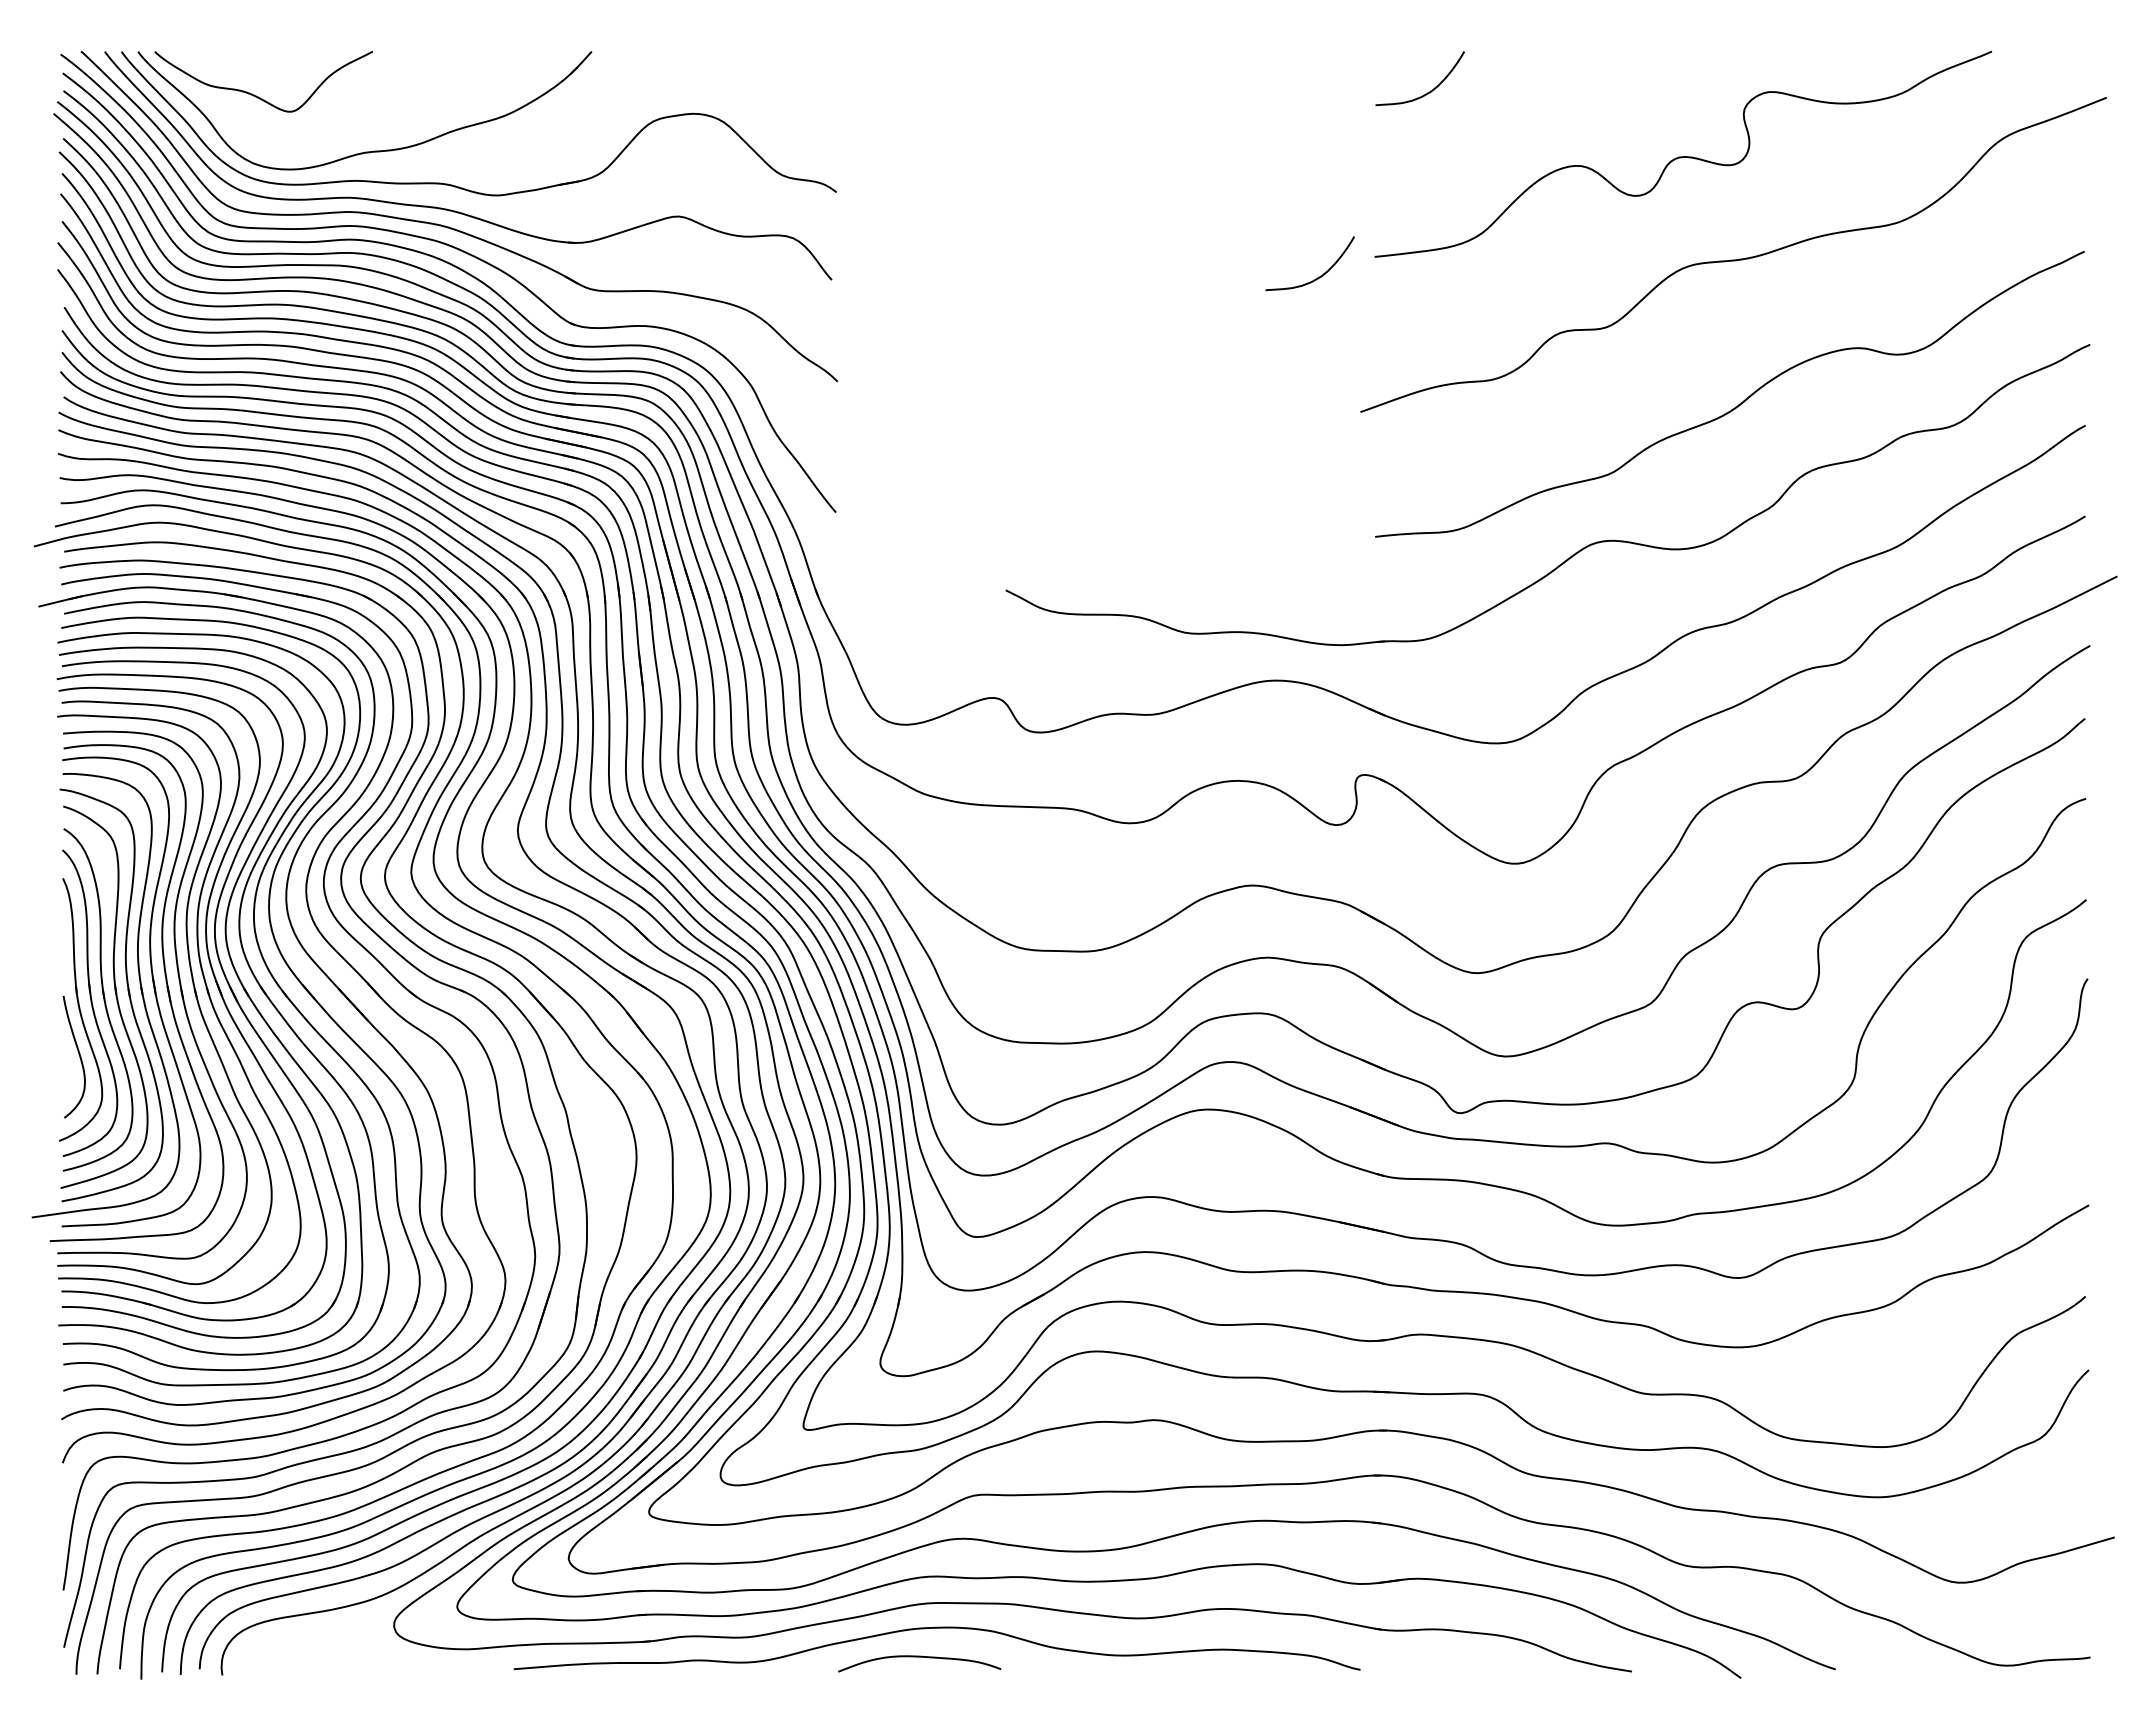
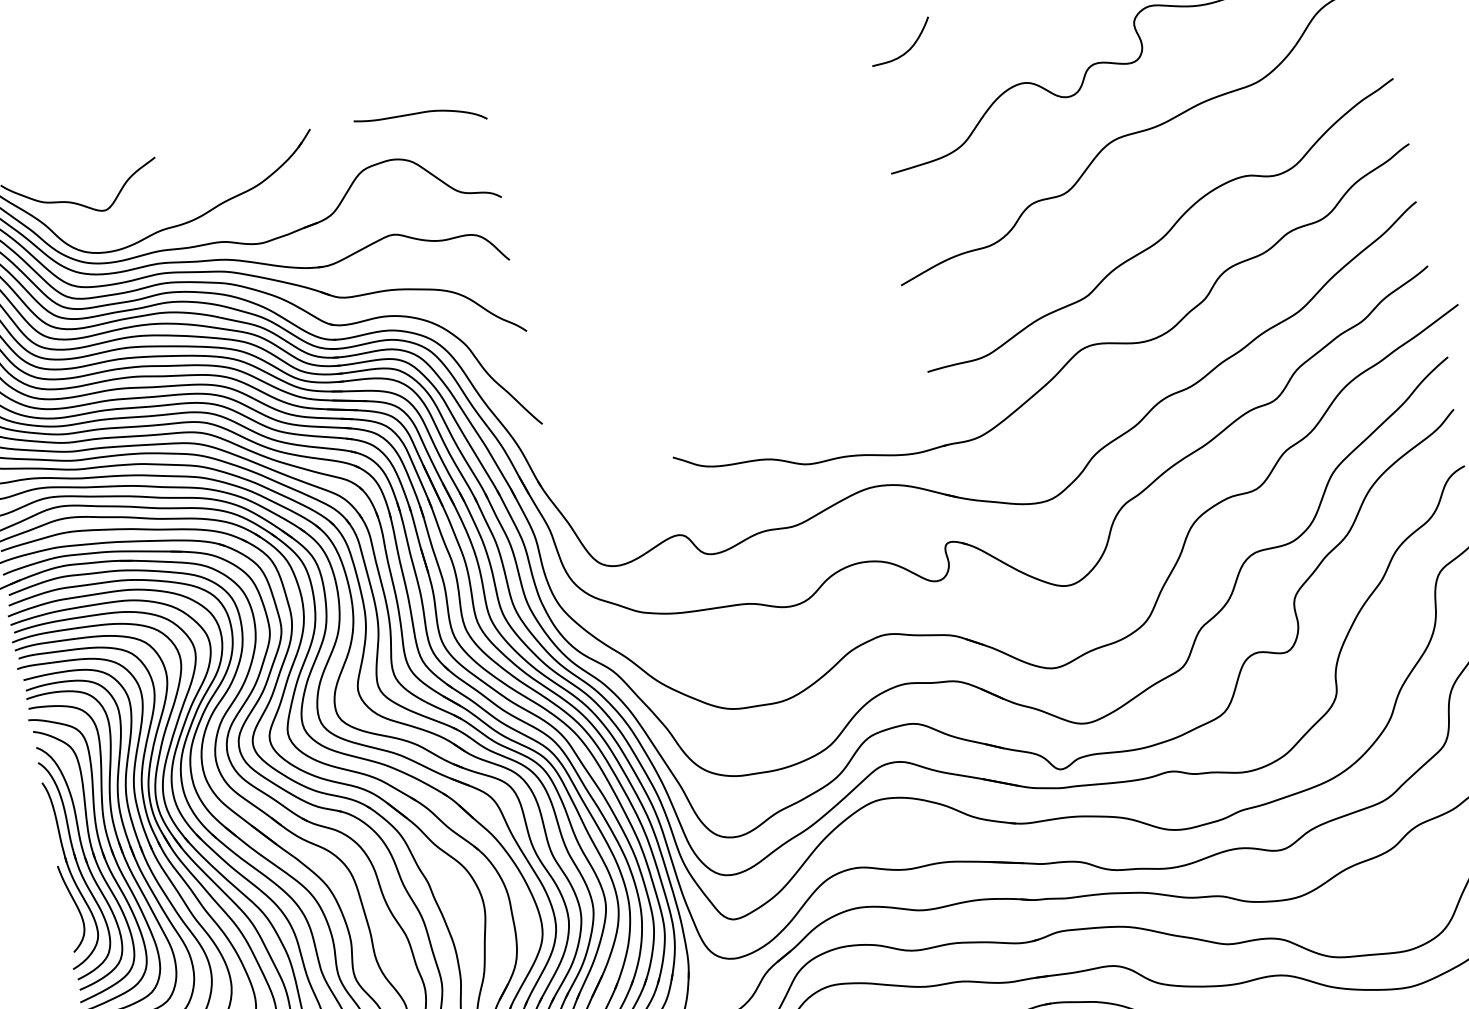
curve: (744, 57) -> (419, 113), added
curve: (1317, 277) -> (853, 195), removed

